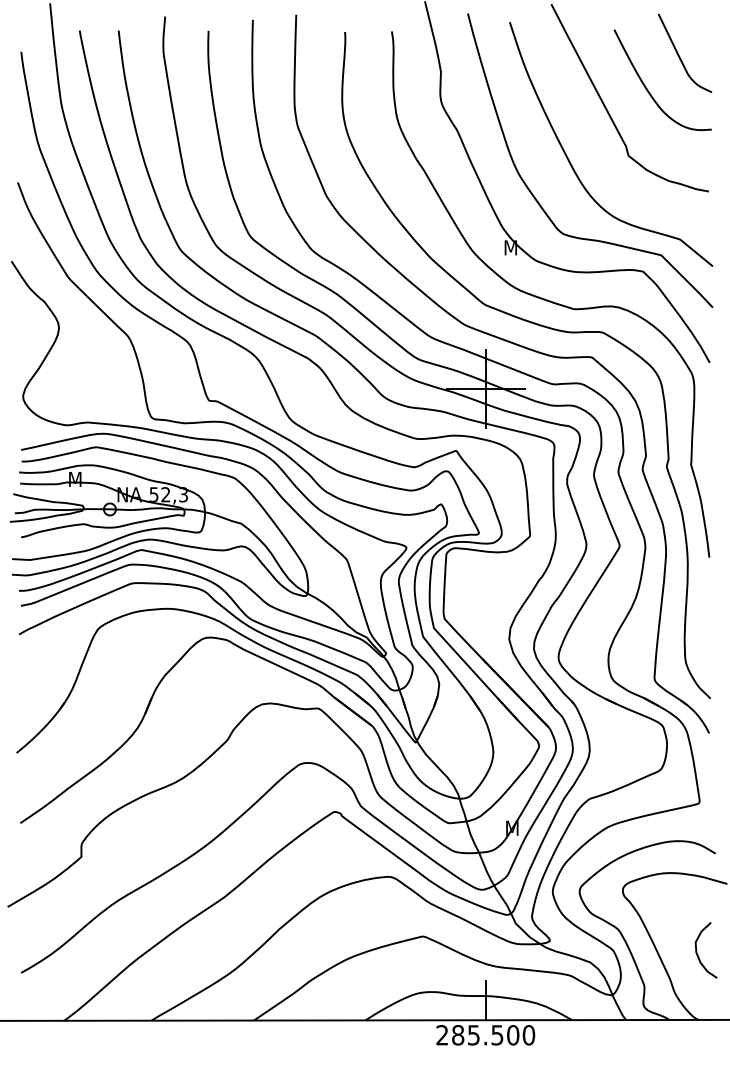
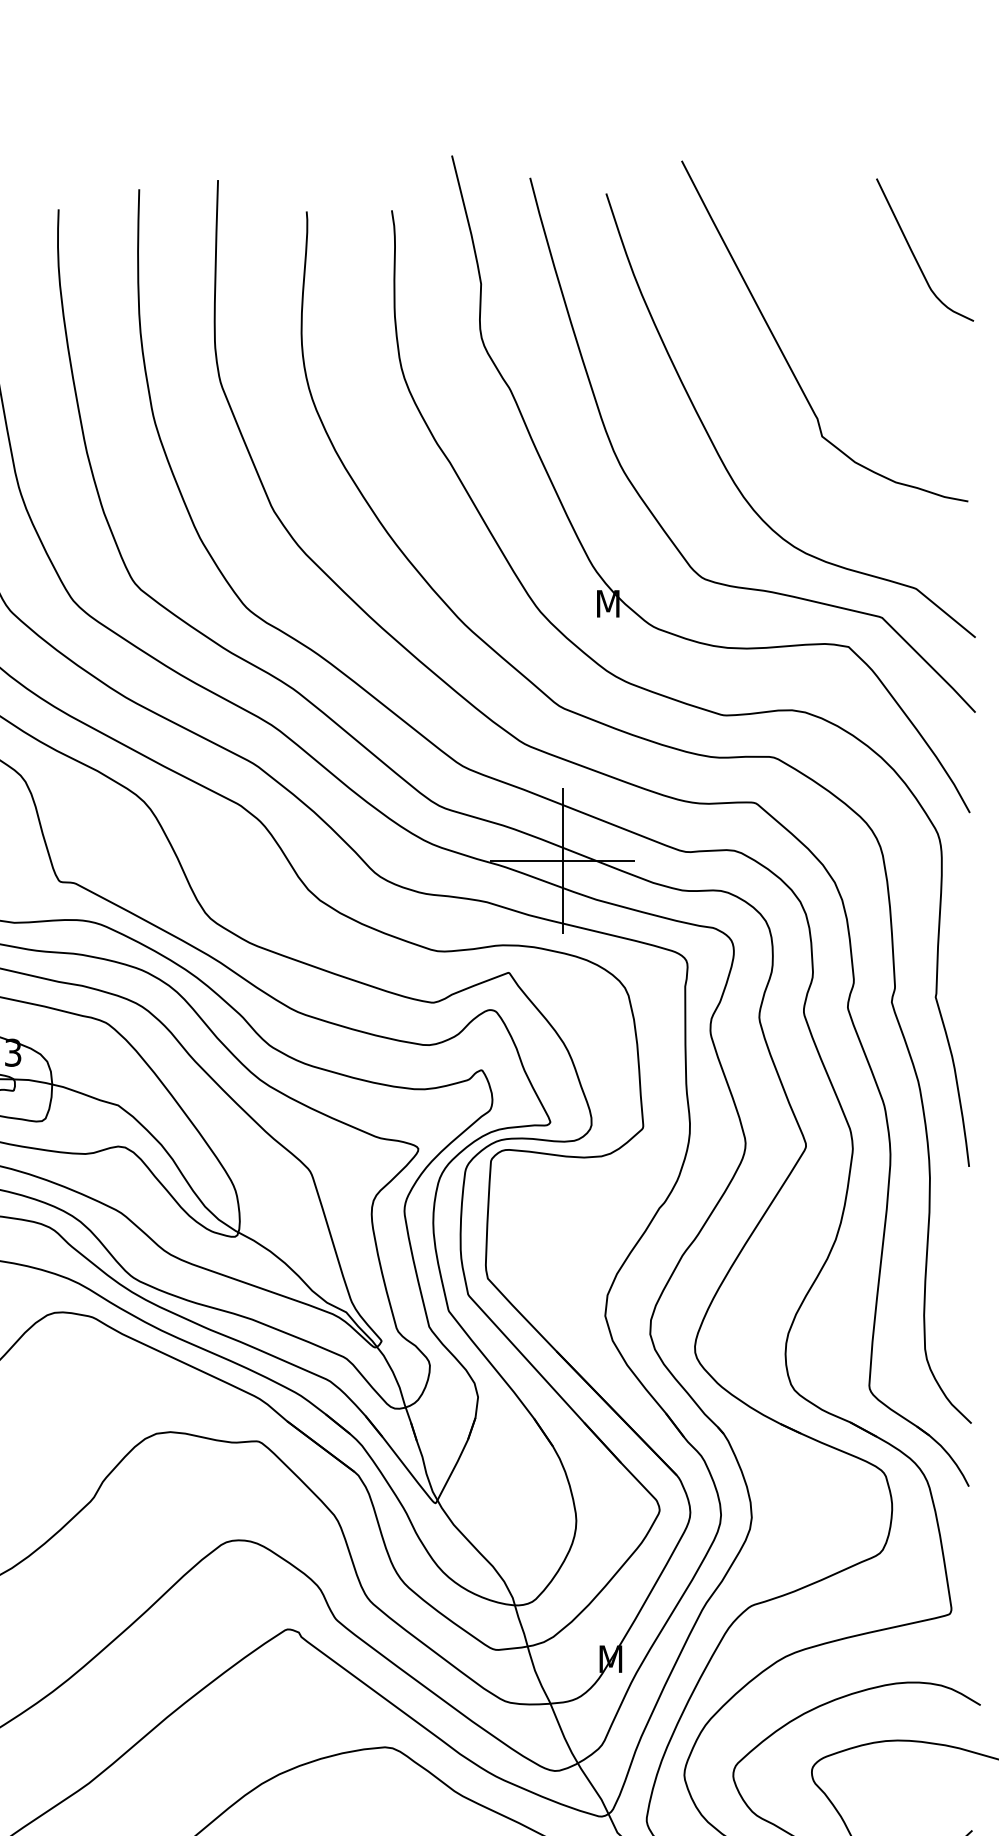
curve: (647, 88) -> (856, 314), removed

